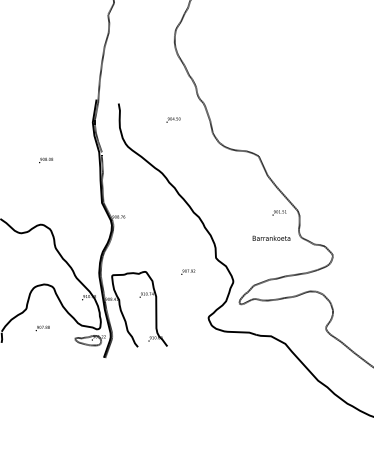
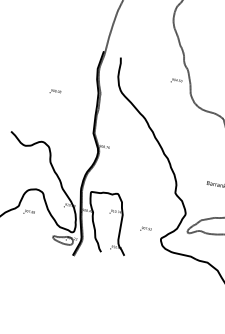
text: (173, 119) -> (176, 80), moved
text: (188, 271) -> (146, 228), moved
text: (42, 328) -> (29, 212), moved

